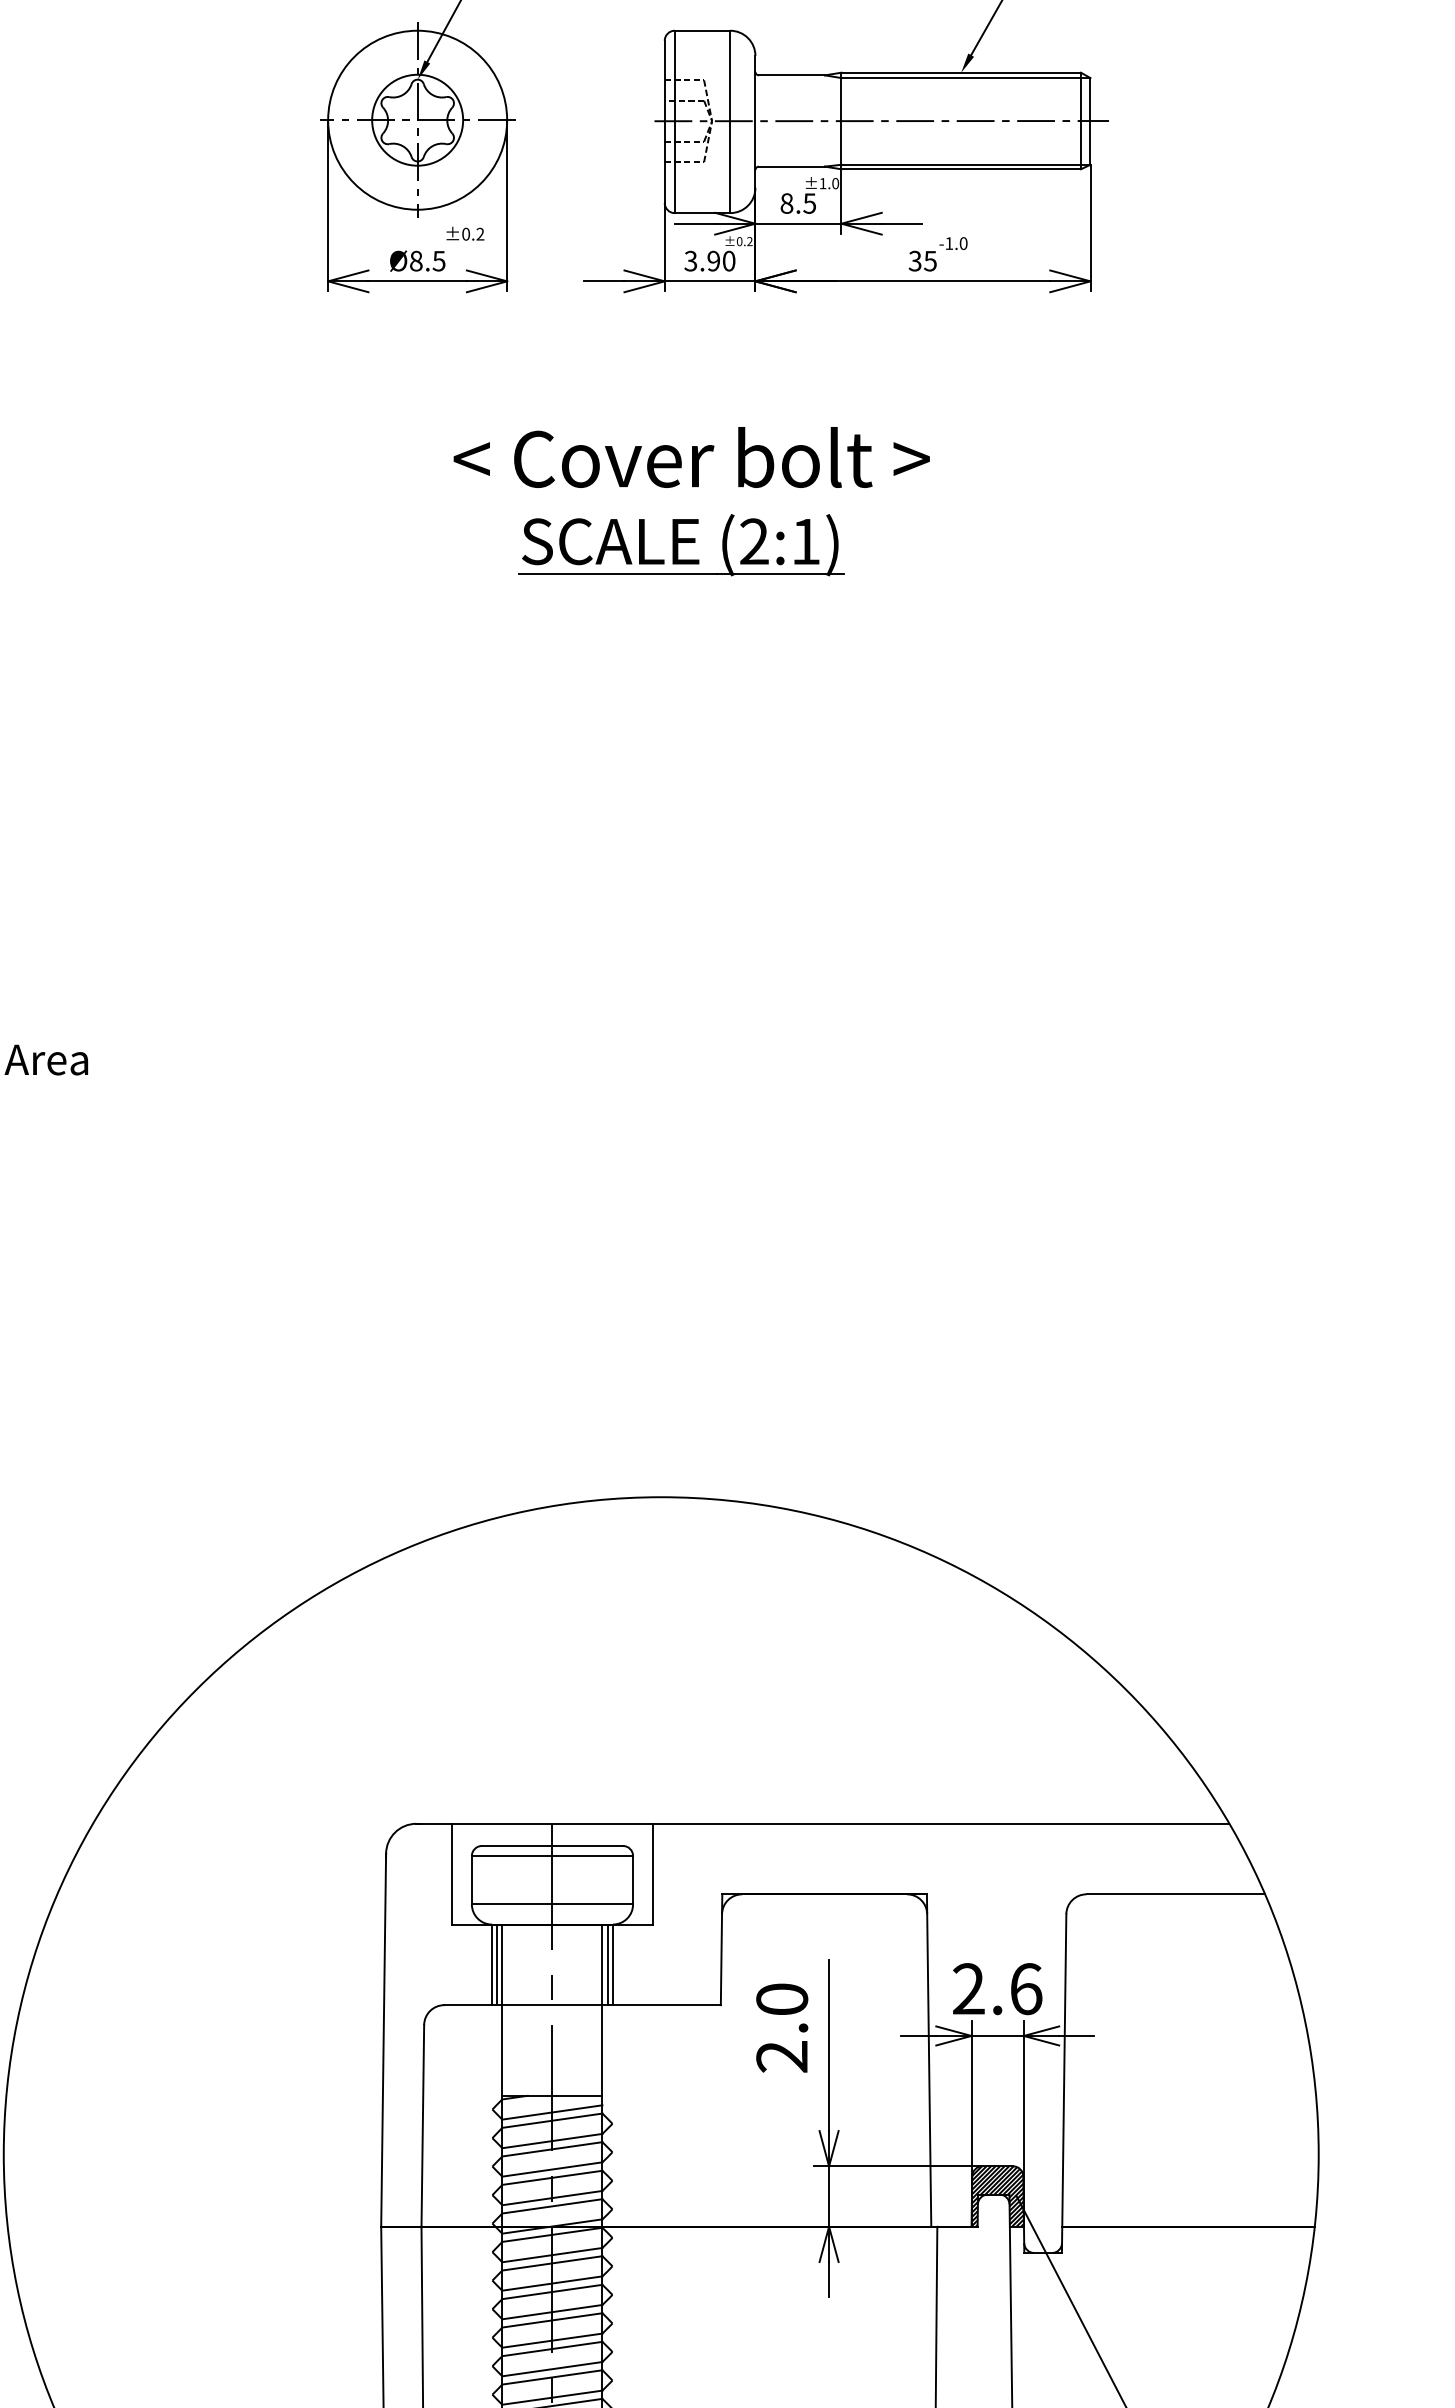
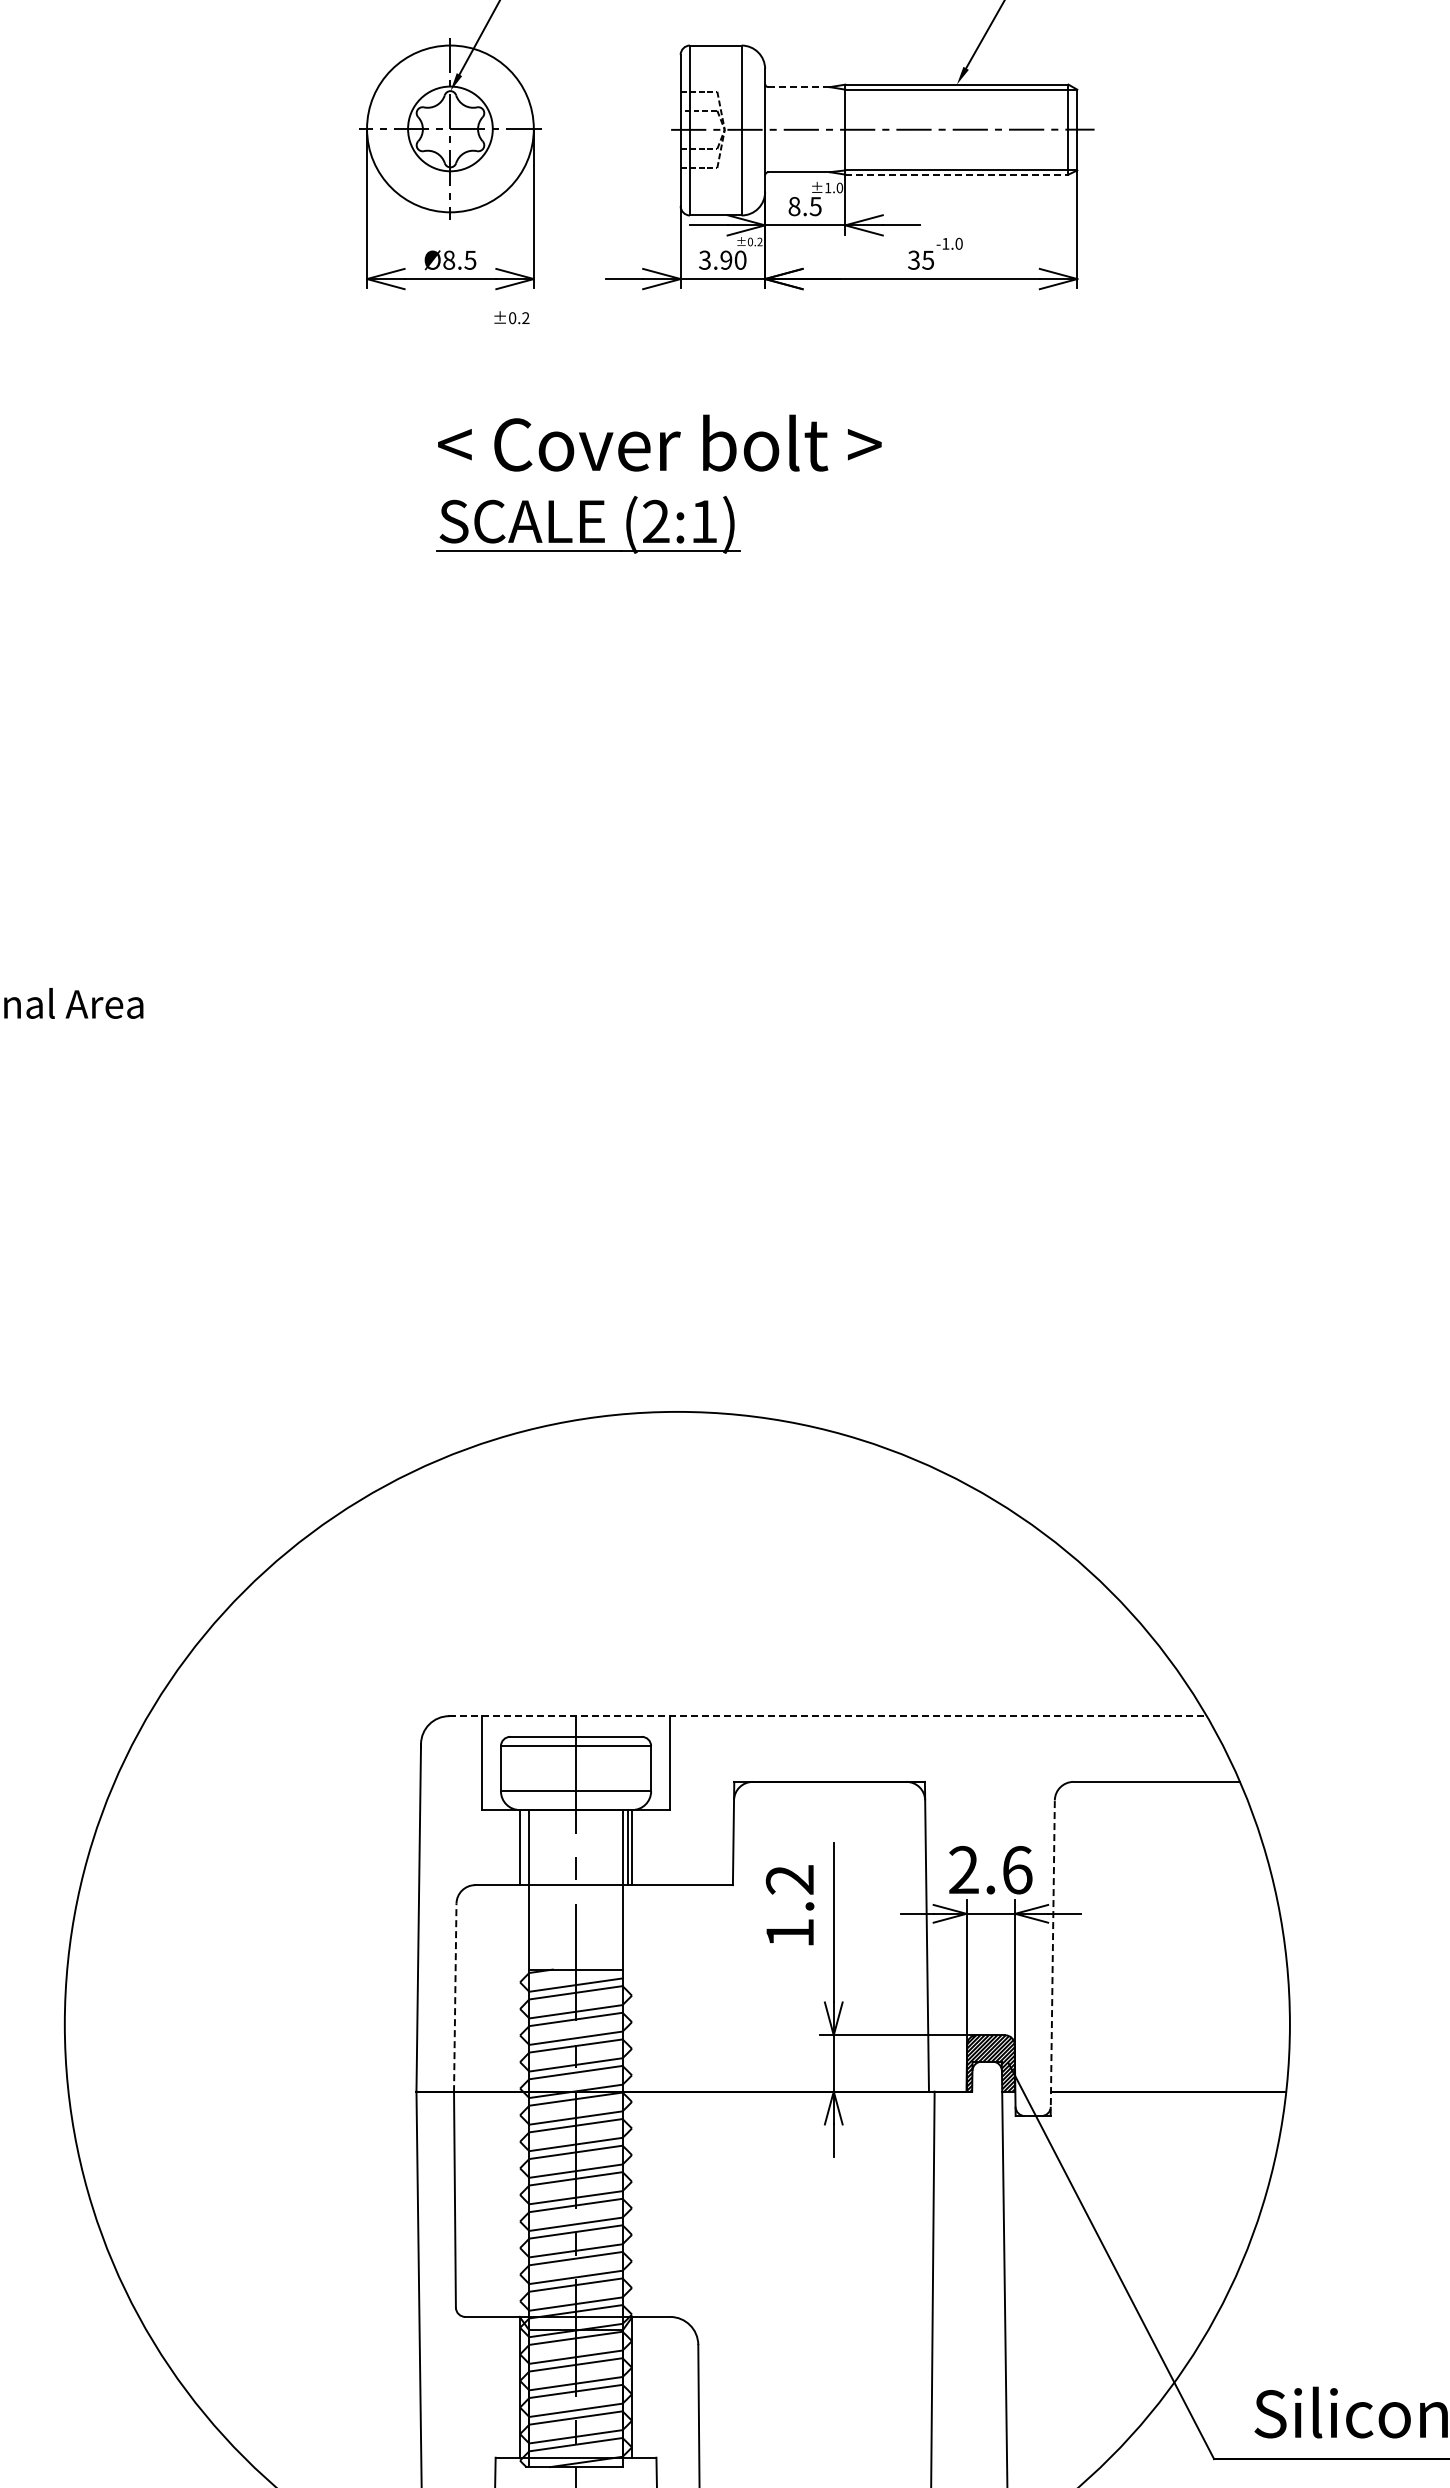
line: (792, 75) -> (799, 87), solid -> dashed
line: (960, 169) -> (956, 174), solid -> dashed
text: (464, 233) -> (511, 317), moved
text: (691, 456) -> (659, 442), moved
part: (681, 544) -> (588, 524), moved
line: (822, 1824) -> (827, 1716), solid -> dashed
line: (497, 1964) -> (524, 1847), removed
text: (781, 2028) -> (789, 1906), 2.0 -> 1.2
line: (1063, 2083) -> (1052, 1958), solid -> dashed
line: (423, 2125) -> (455, 1997), solid -> dashed

